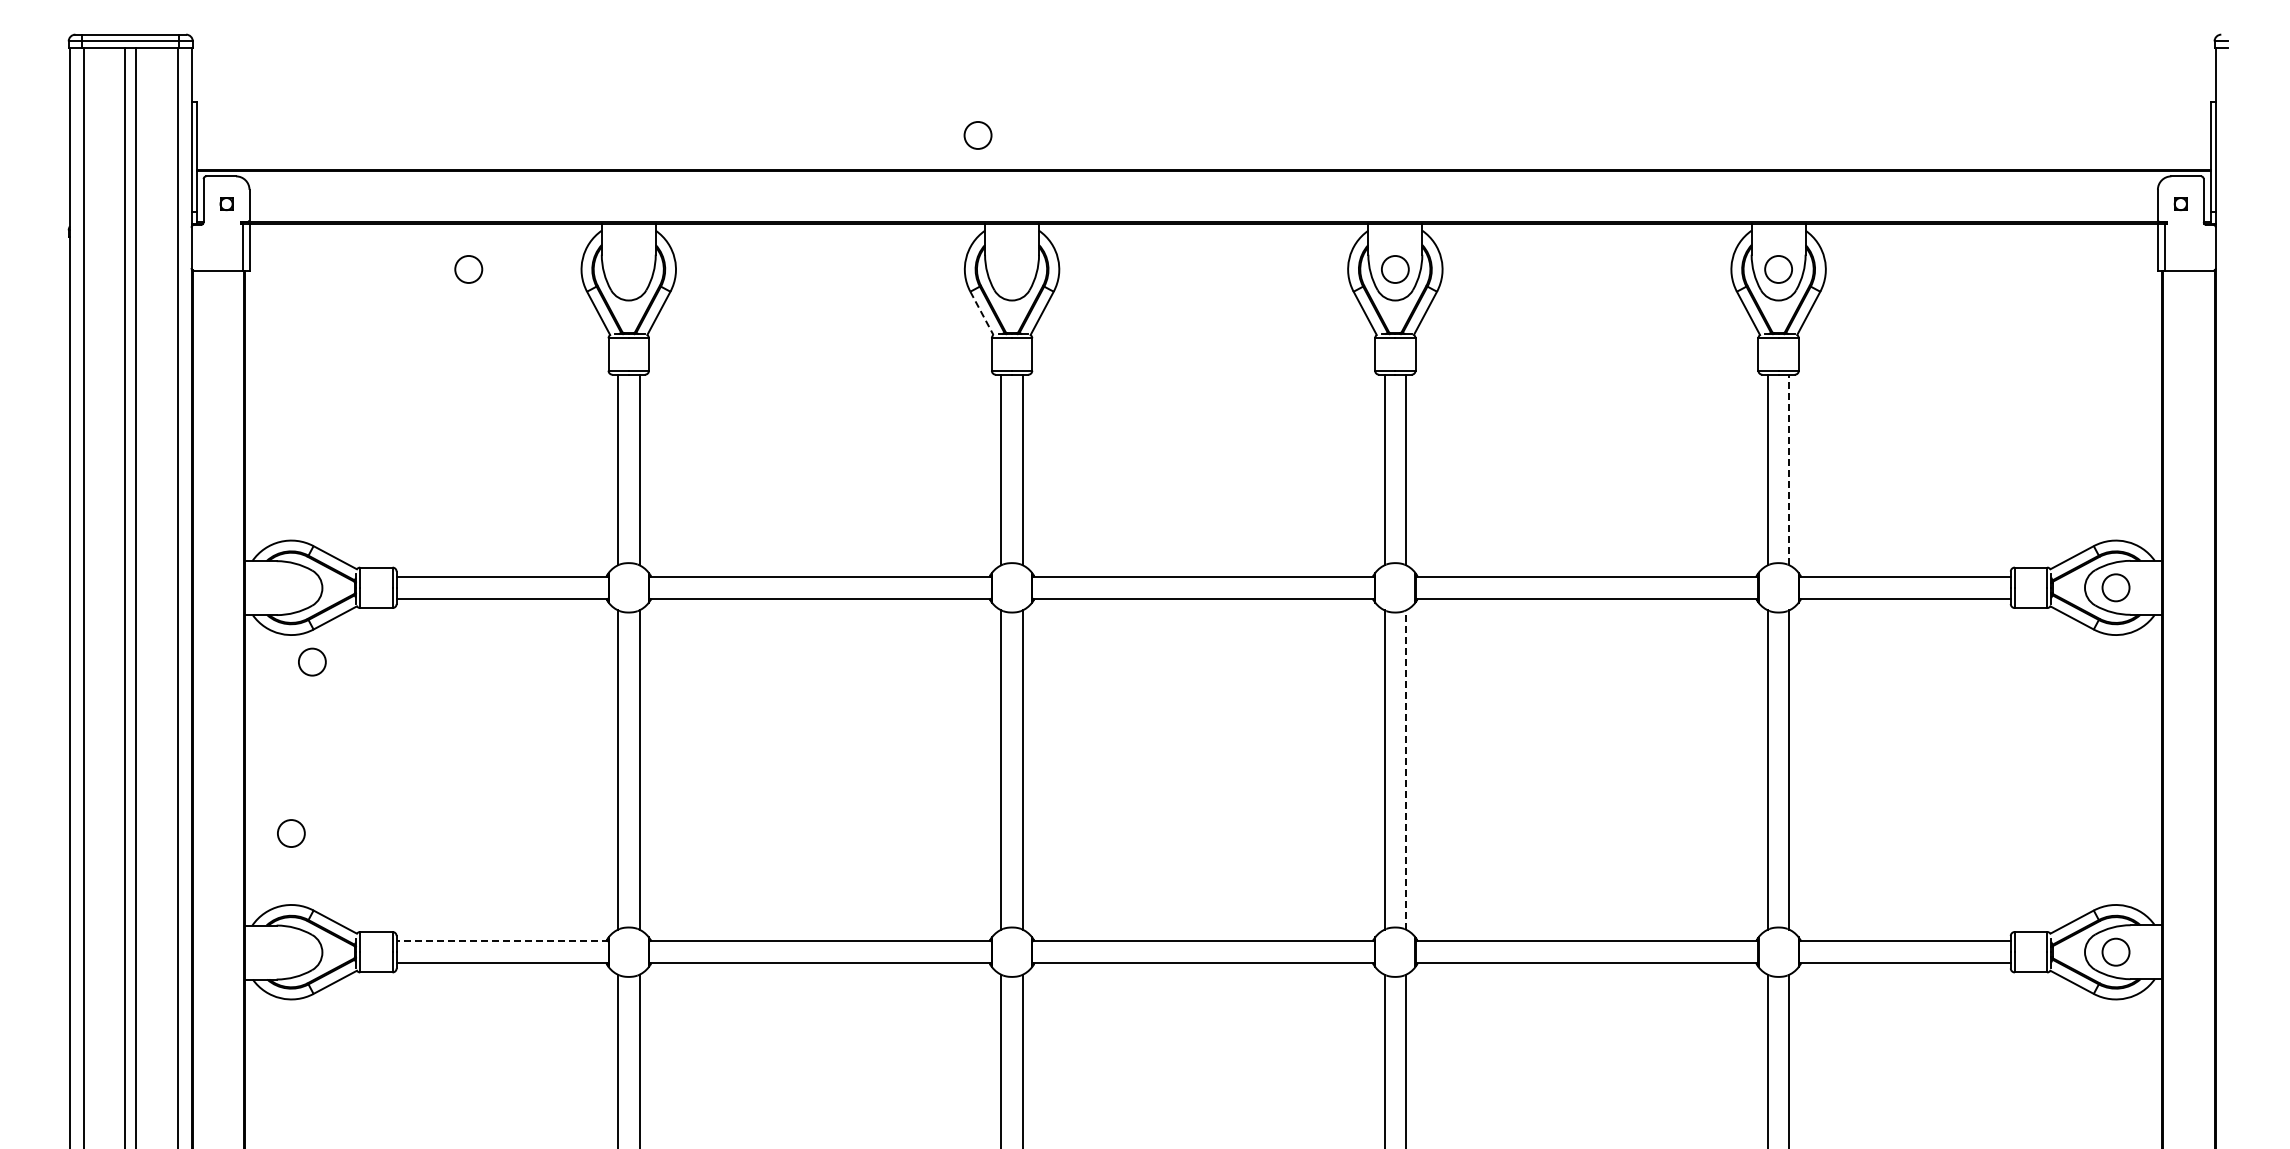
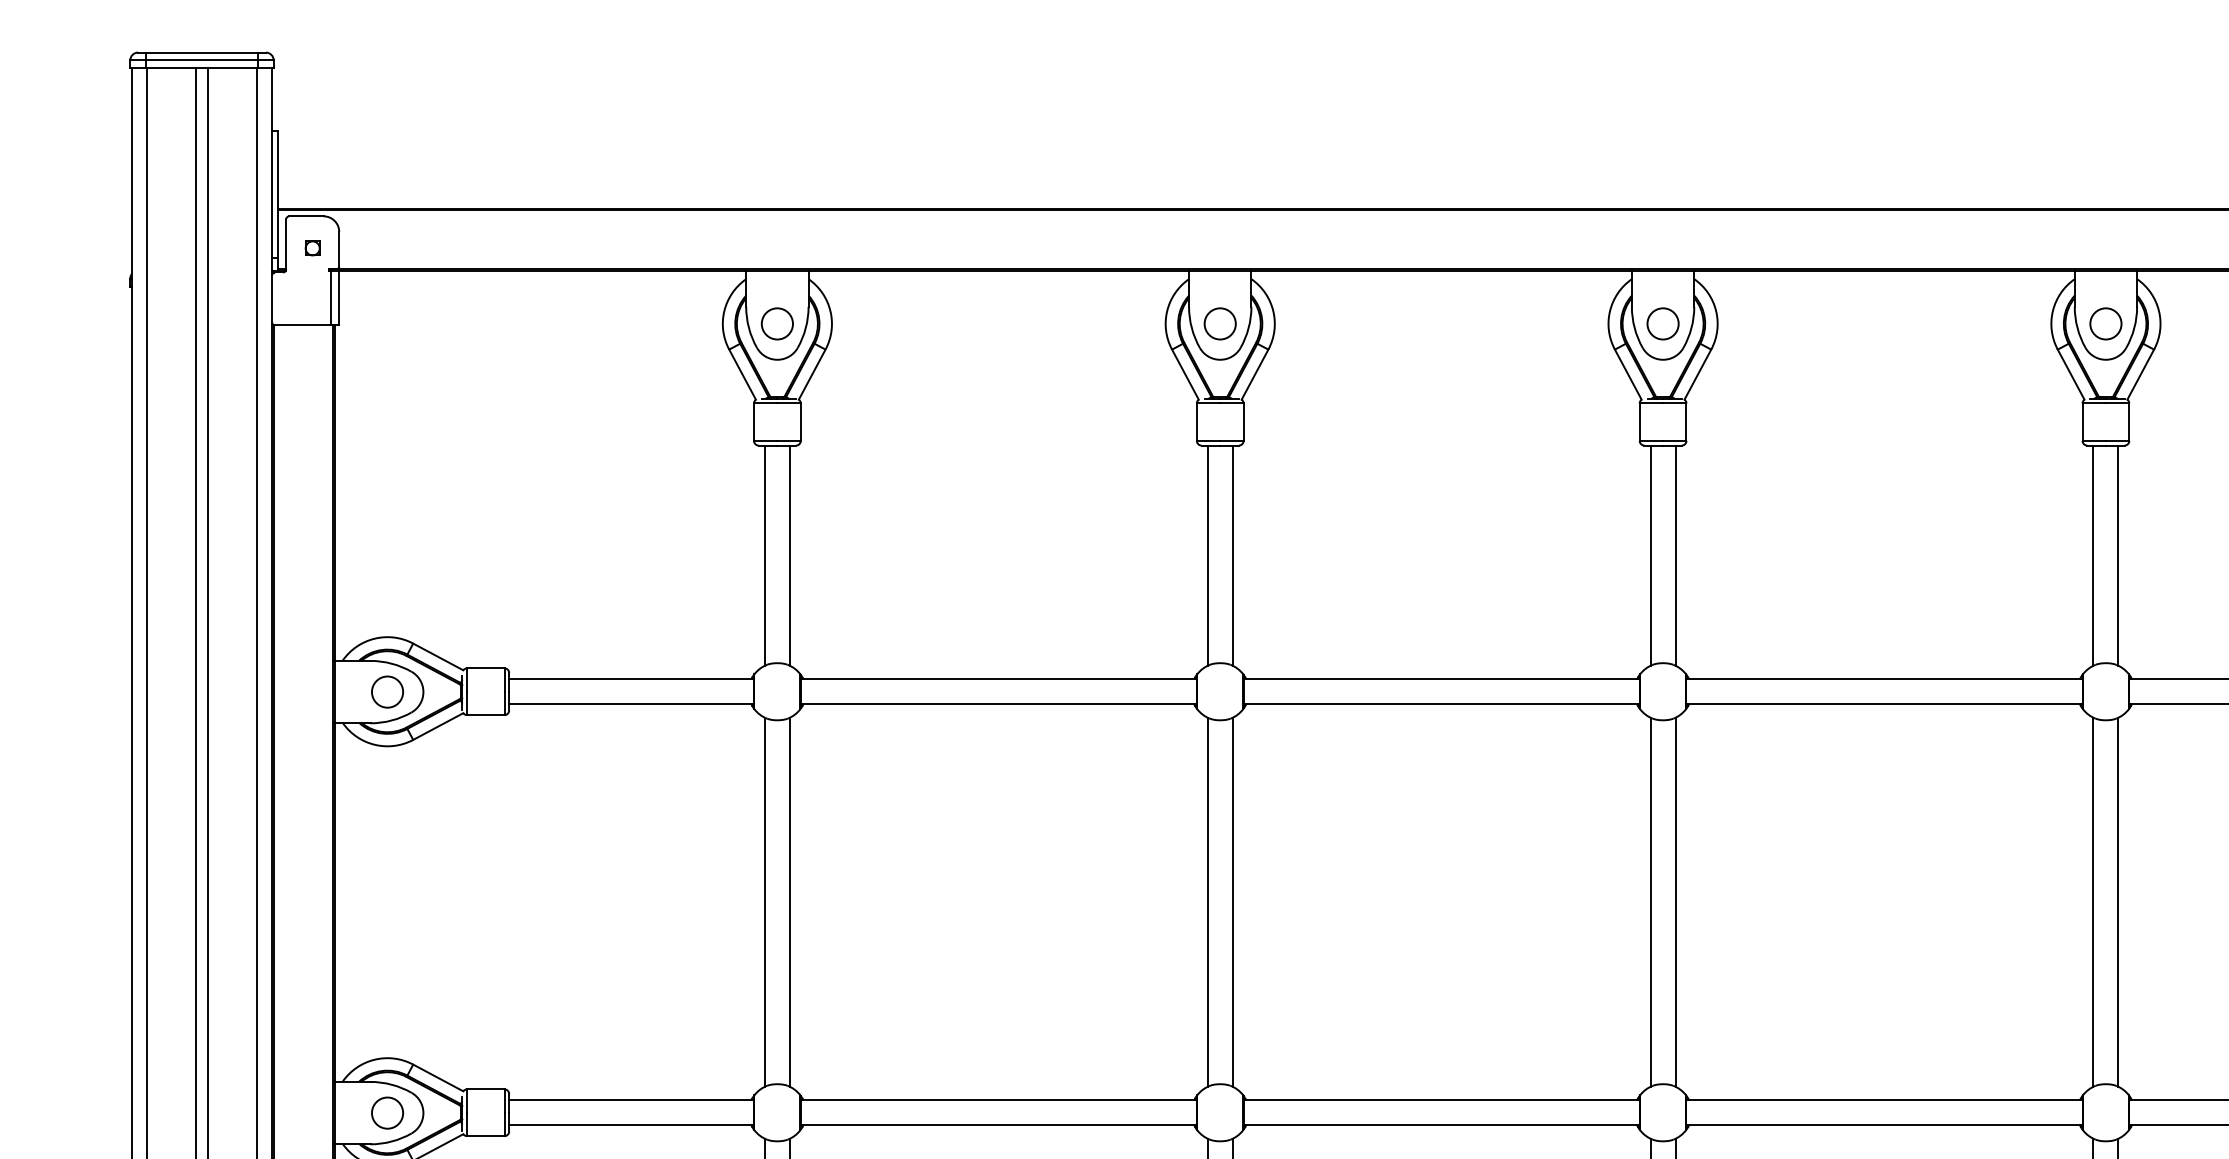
circle: (977, 135) -> (1219, 323), moved
circle: (468, 269) -> (777, 323), moved
line: (981, 313) -> (1184, 374), dashed -> solid
line: (1789, 469) -> (2118, 555), dashed -> solid
circle: (312, 661) -> (387, 691), moved
line: (1406, 770) -> (1675, 902), dashed -> solid
circle: (291, 833) -> (387, 1113), moved
line: (502, 941) -> (631, 1100), dashed -> solid

